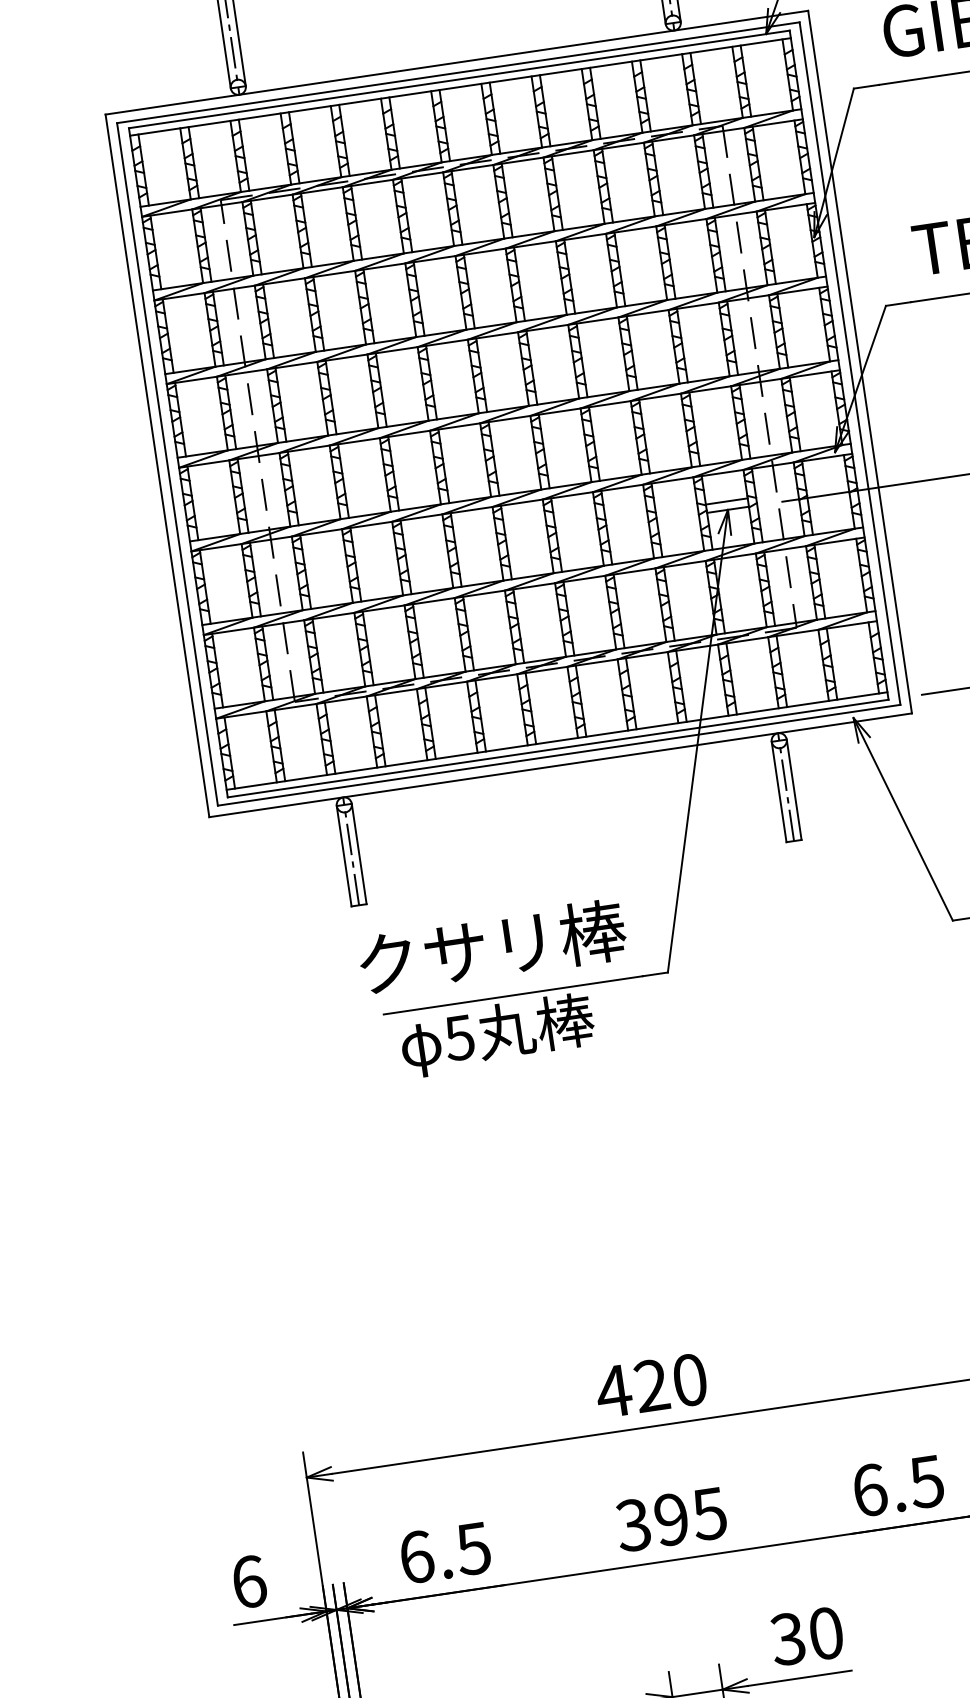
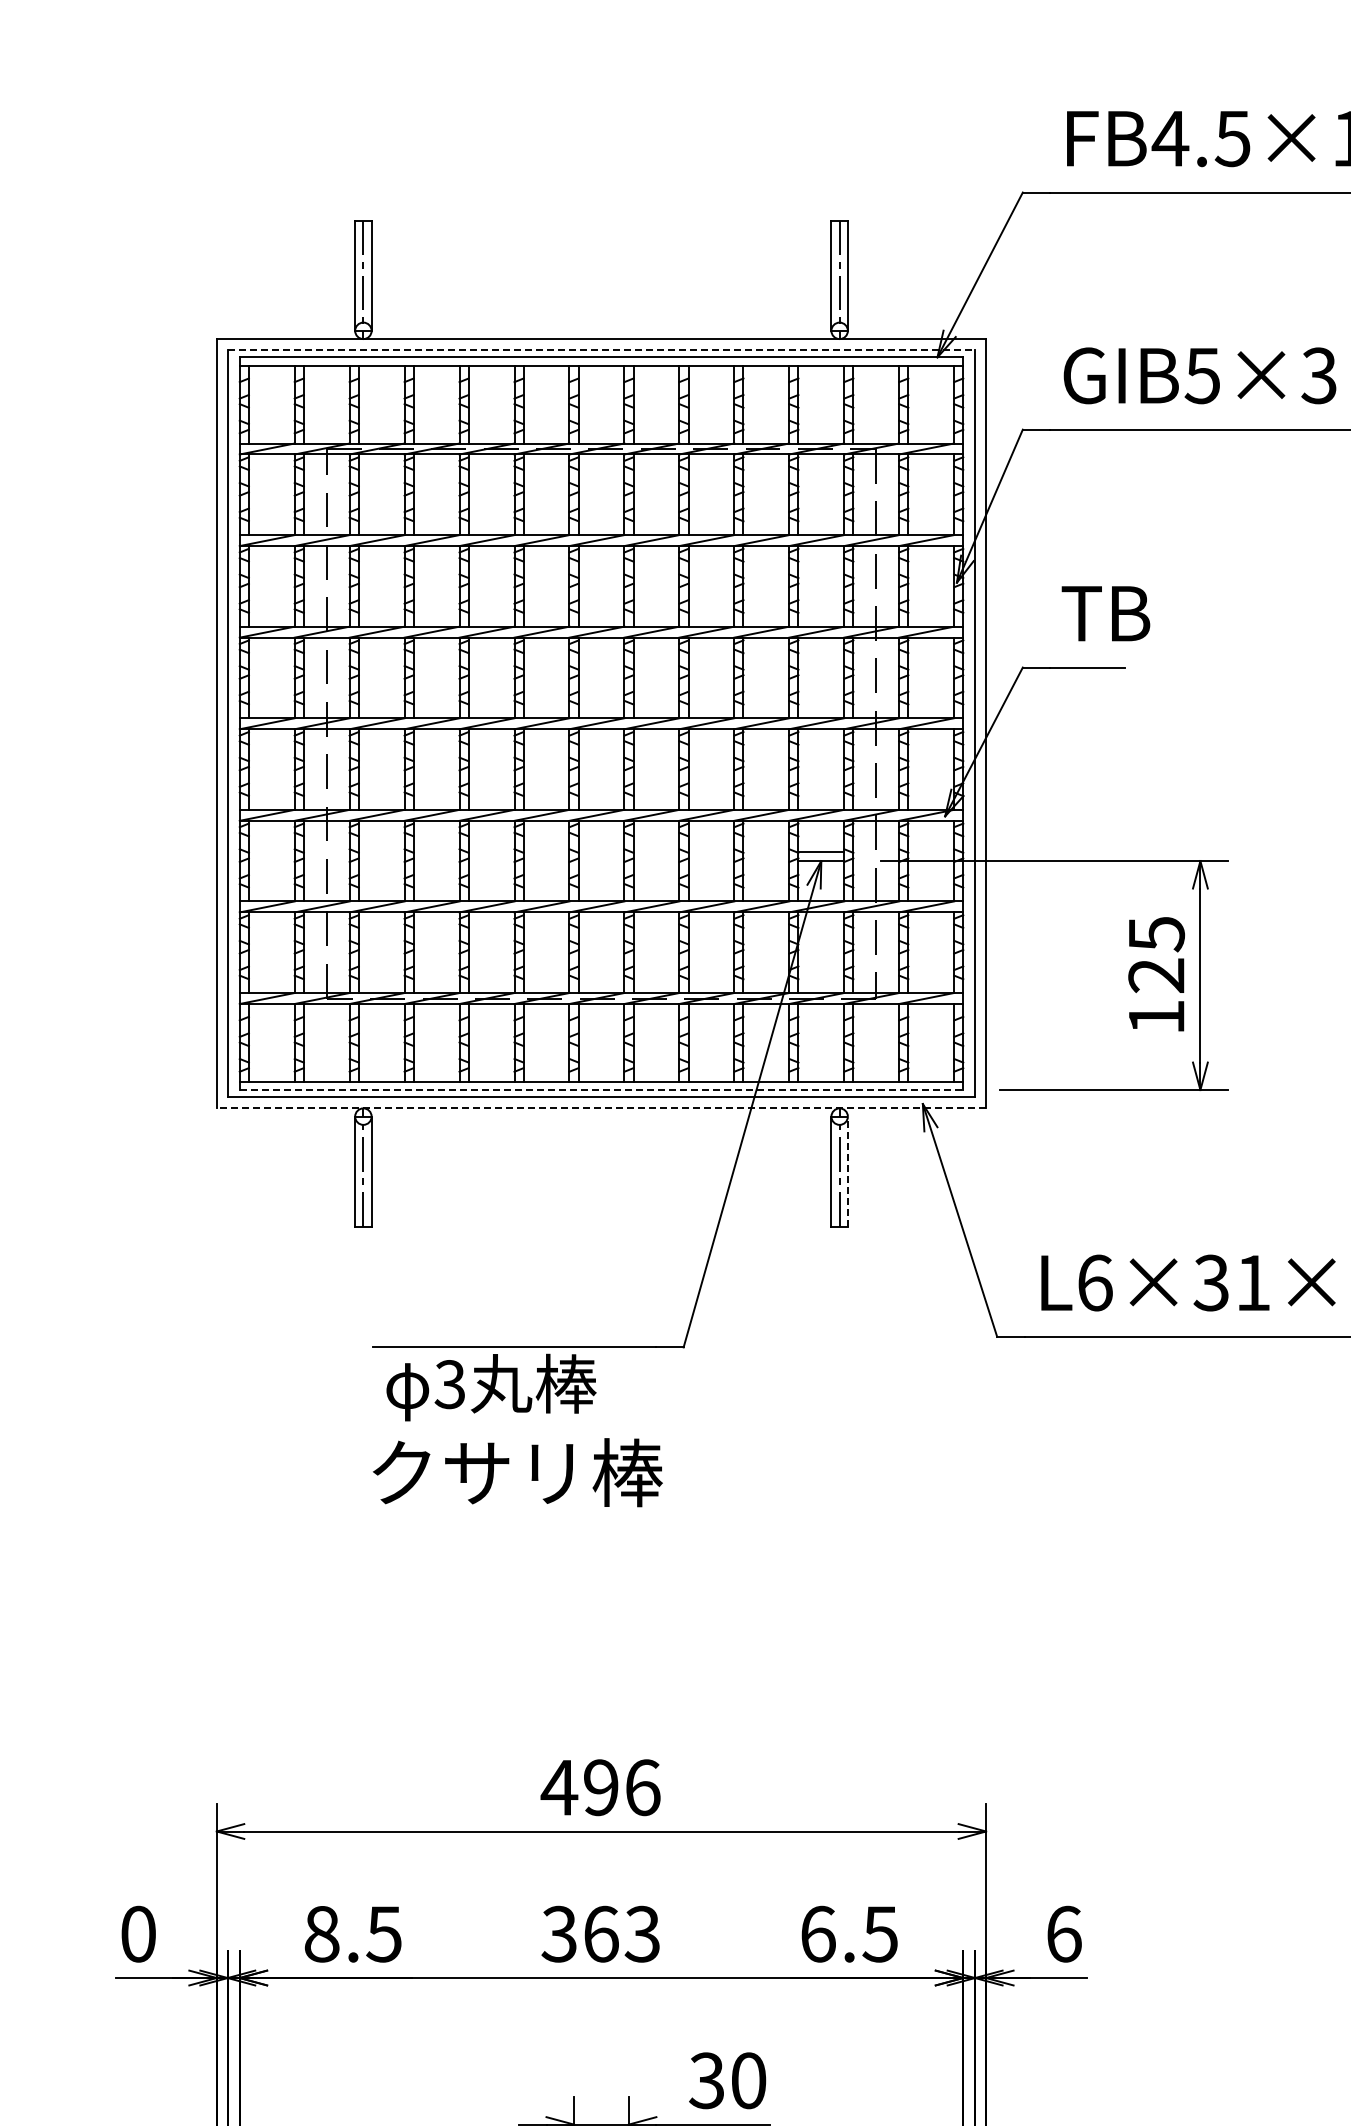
line: (458, 73) -> (601, 350), solid -> dashed
line: (558, 748) -> (601, 1090), solid -> dashed
line: (560, 765) -> (601, 1108), solid -> dashed
line: (793, 789) -> (847, 1171), solid -> dashed
text: (492, 947) -> (517, 1472), moved
text: (459, 1037) -> (449, 1384), 5 -> 3
text: (670, 1382) -> (621, 1787), 420 -> 496
text: (690, 1516) -> (621, 1933), 395 -> 363
text: (416, 1556) -> (321, 1933), 6.5 -> 8.5
text: (249, 1581) -> (138, 1933), 6 -> 0

